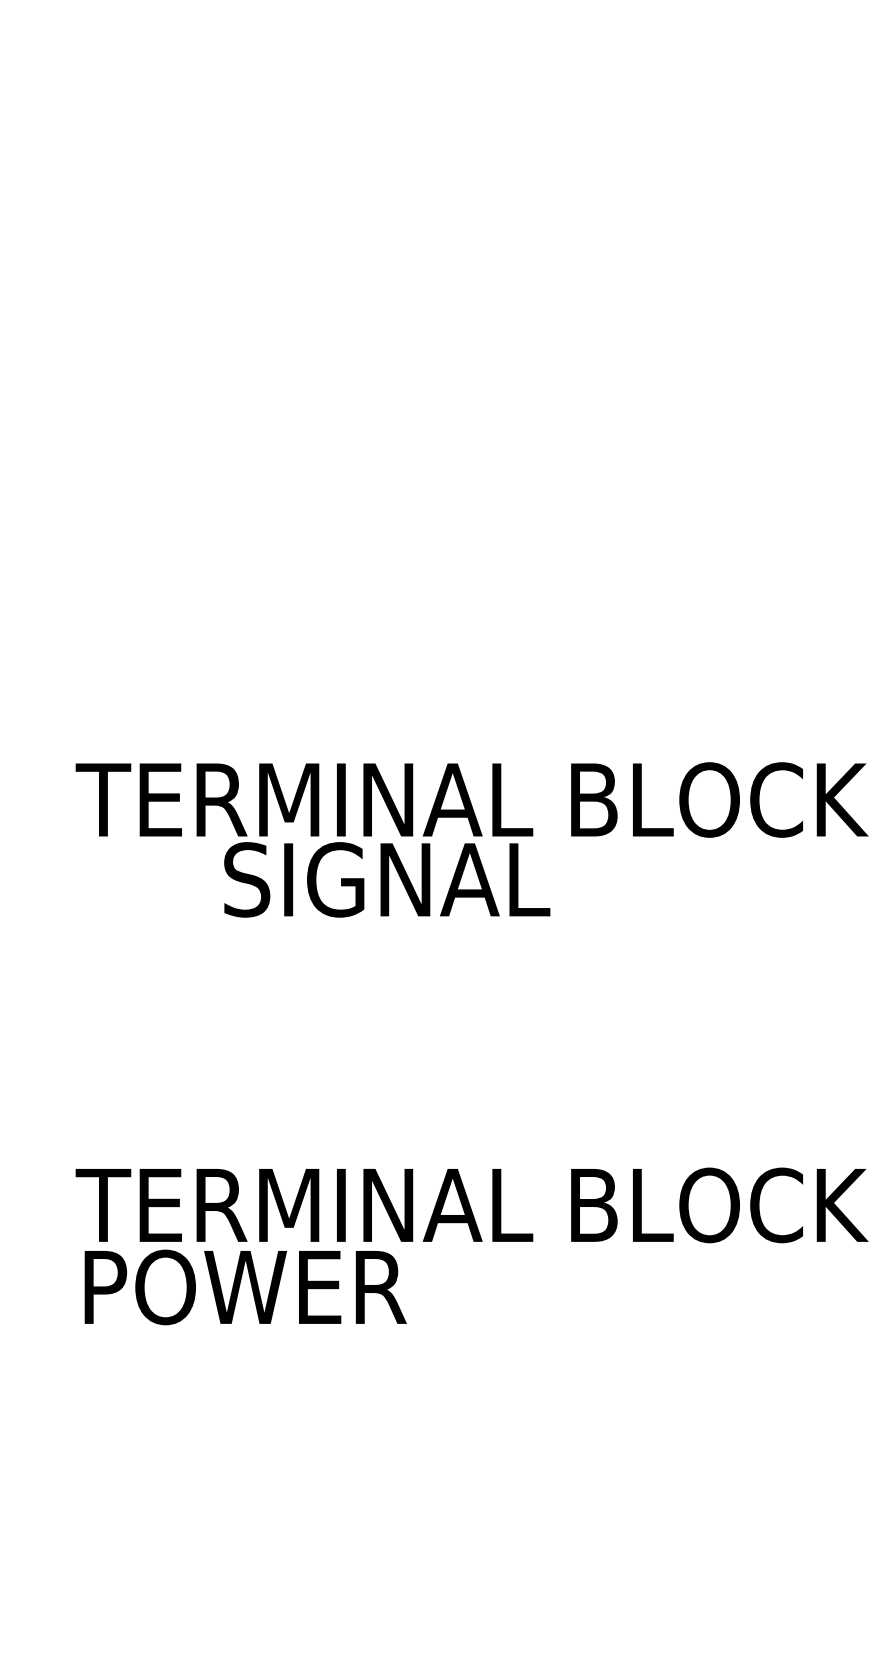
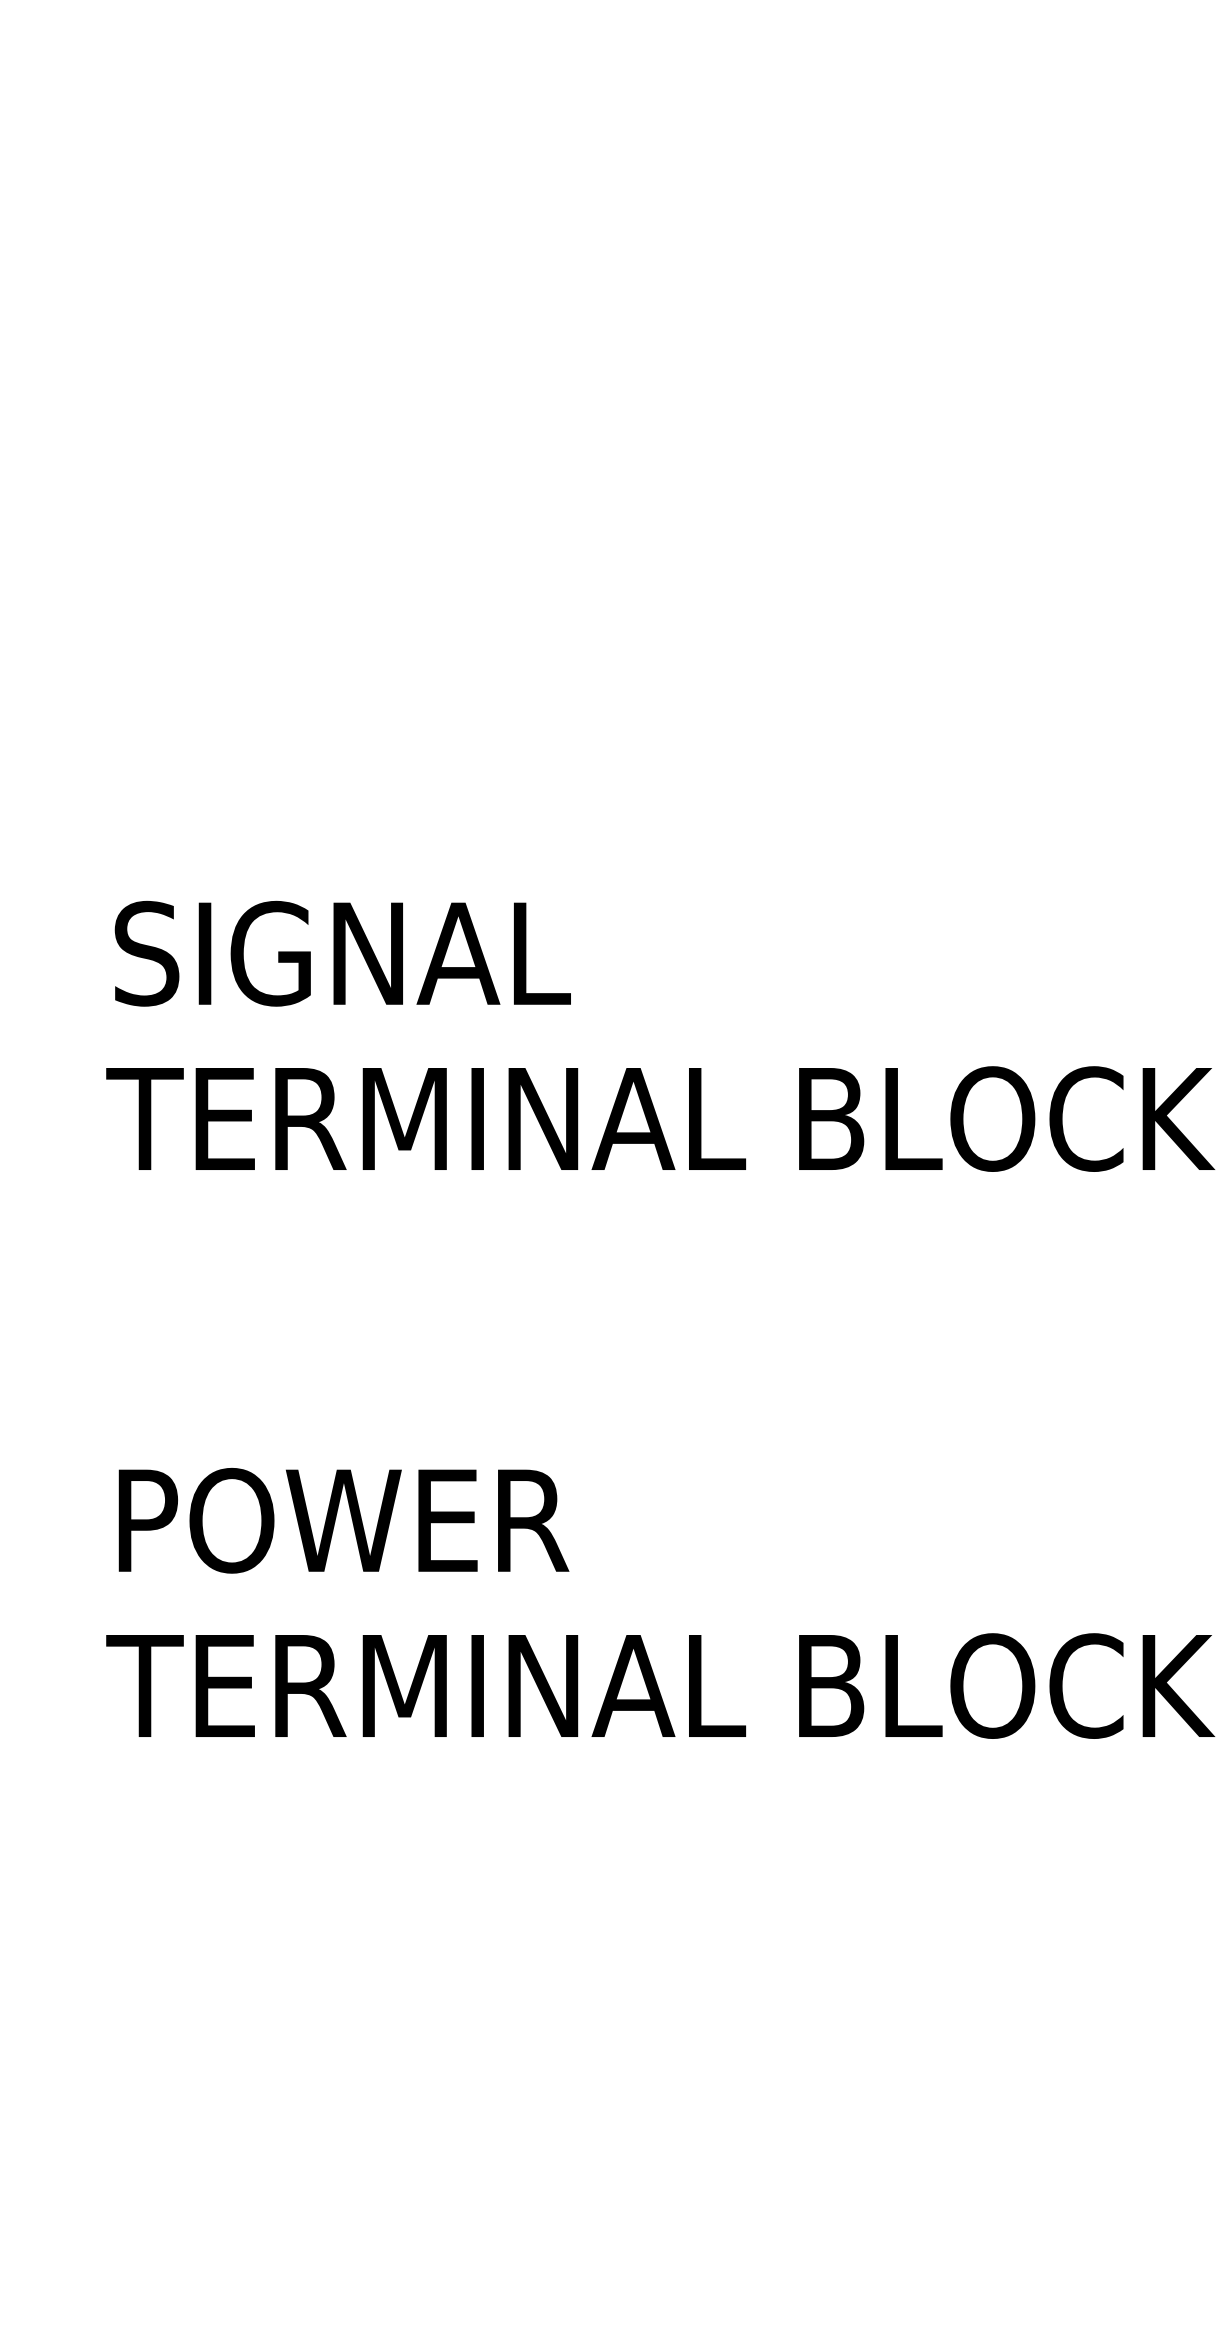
text: (386, 879) -> (342, 953), moved
text: (245, 1287) -> (343, 1520), moved

